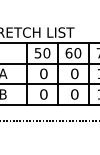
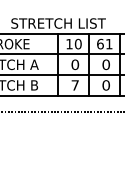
text: (77, 52) -> (108, 43), 60 -> 61
text: (38, 53) -> (69, 44), 50 -> 10
text: (44, 94) -> (75, 85), 0 -> 7

